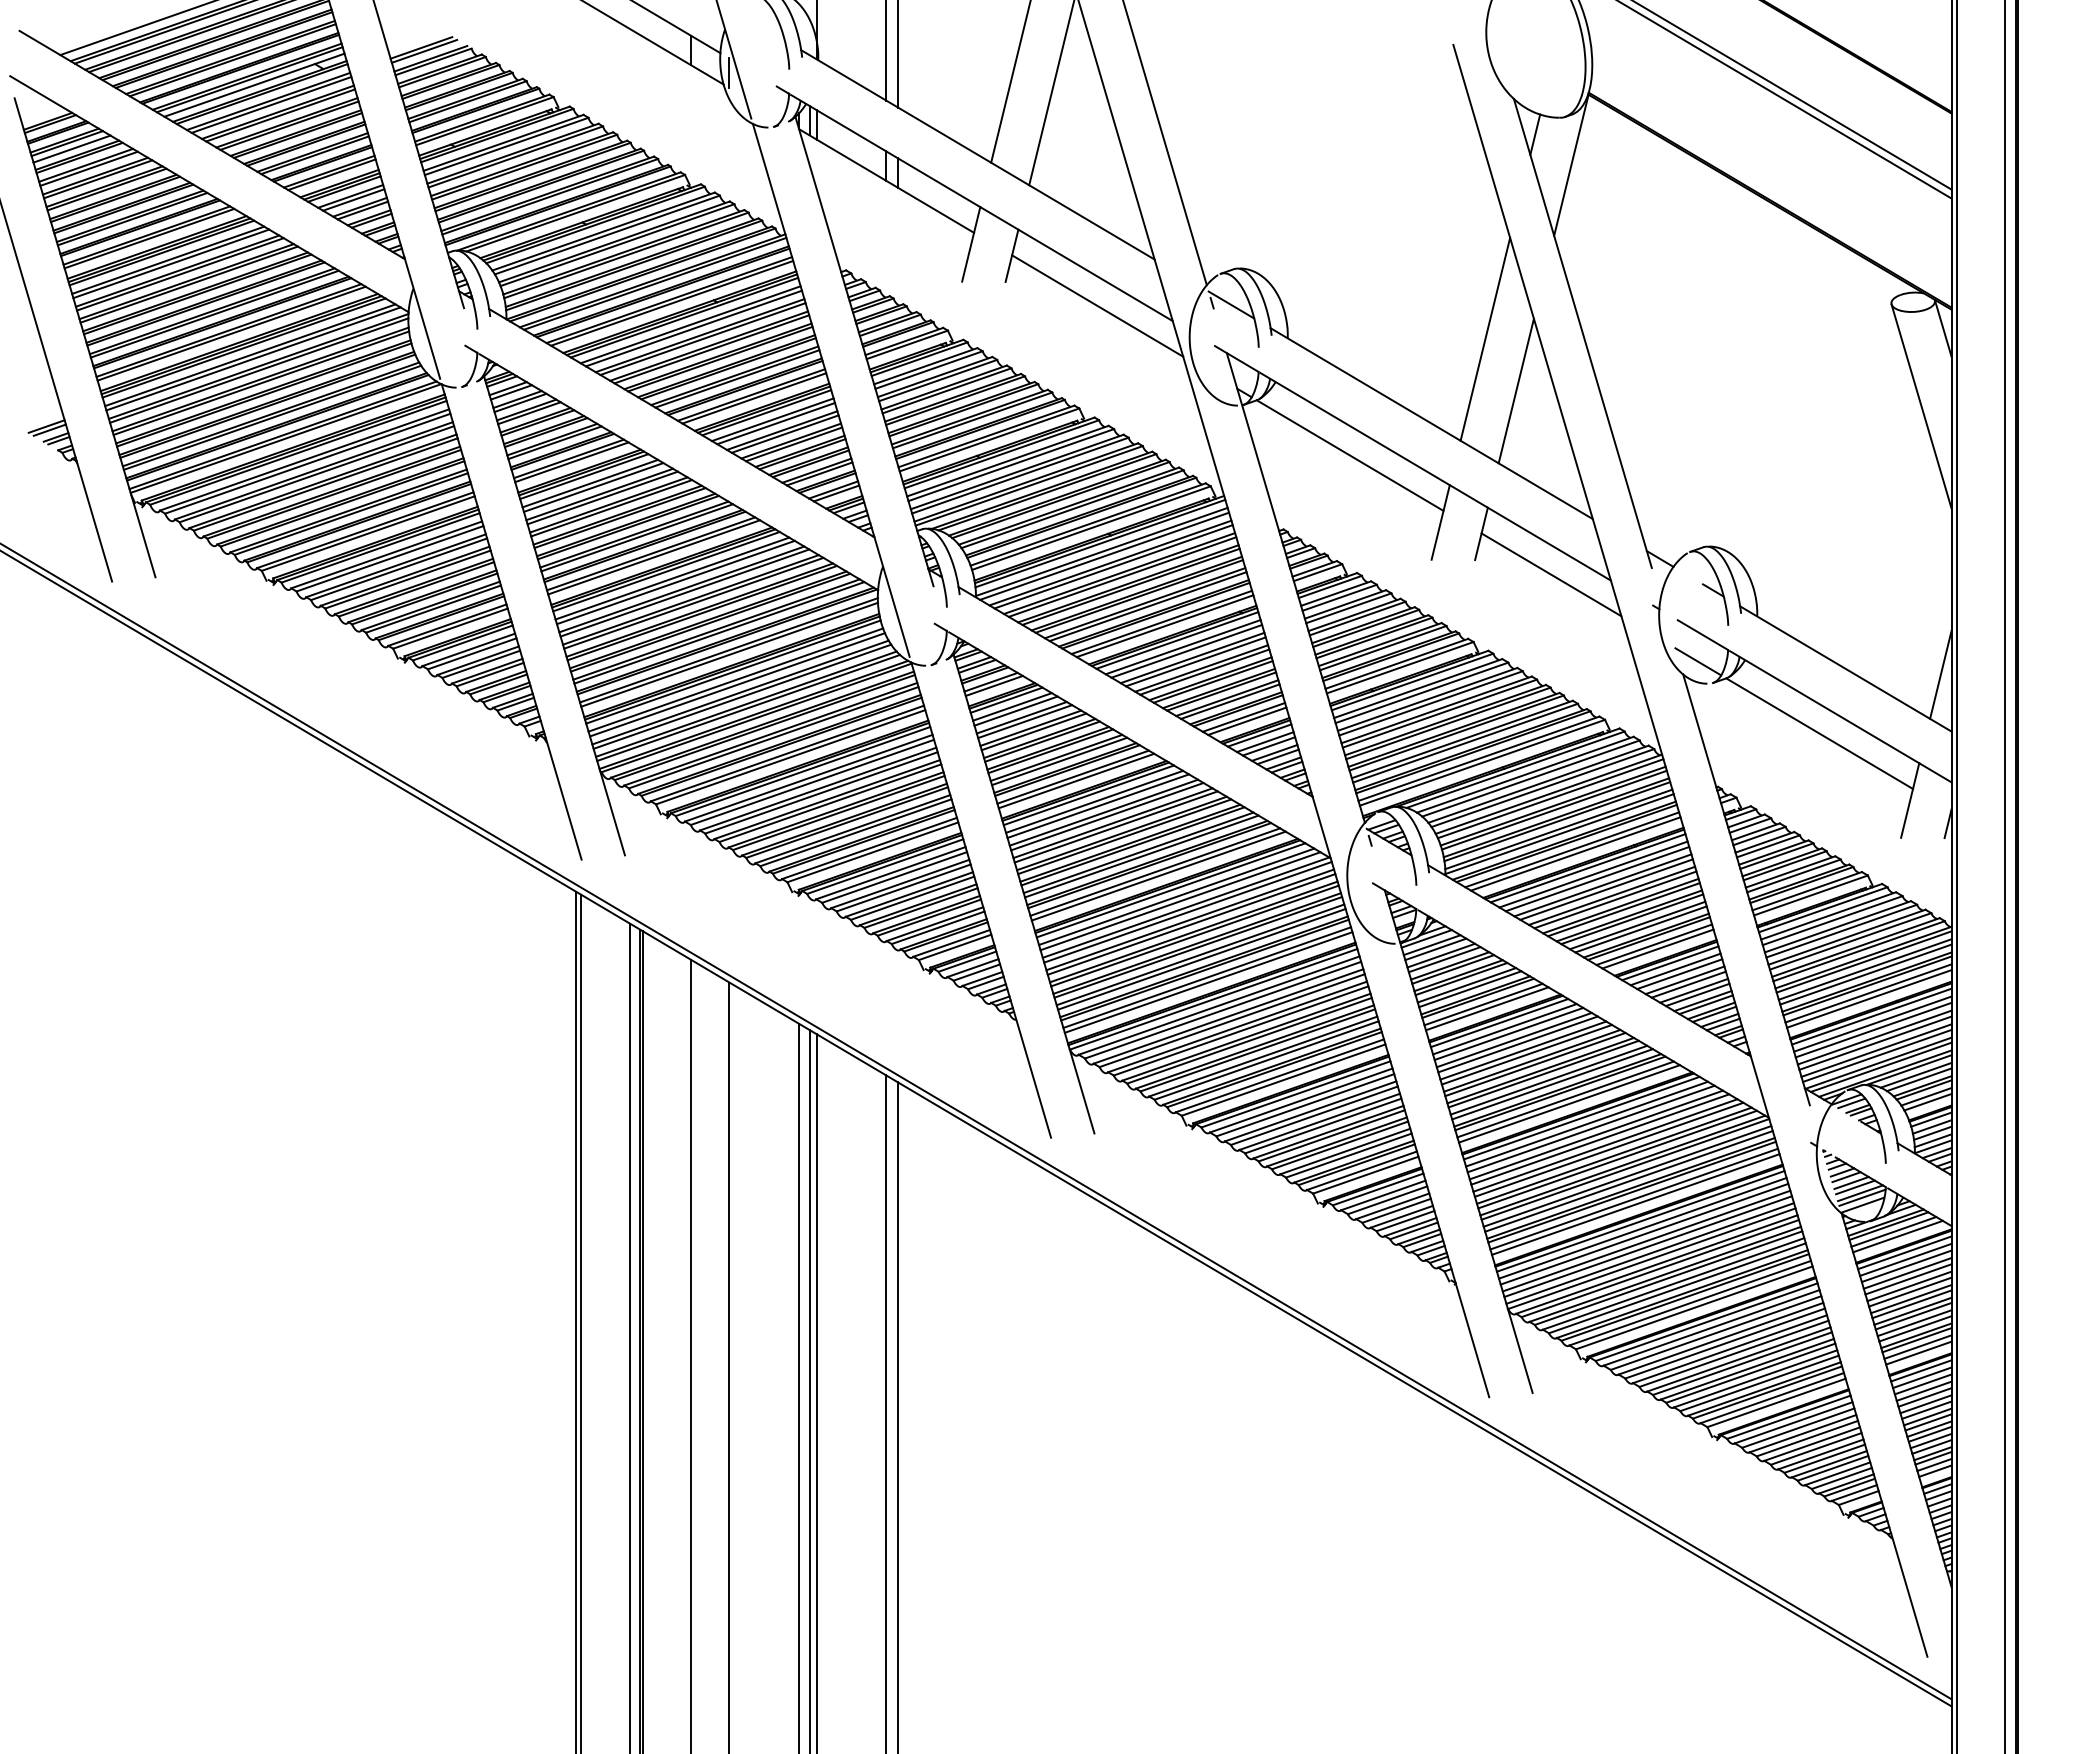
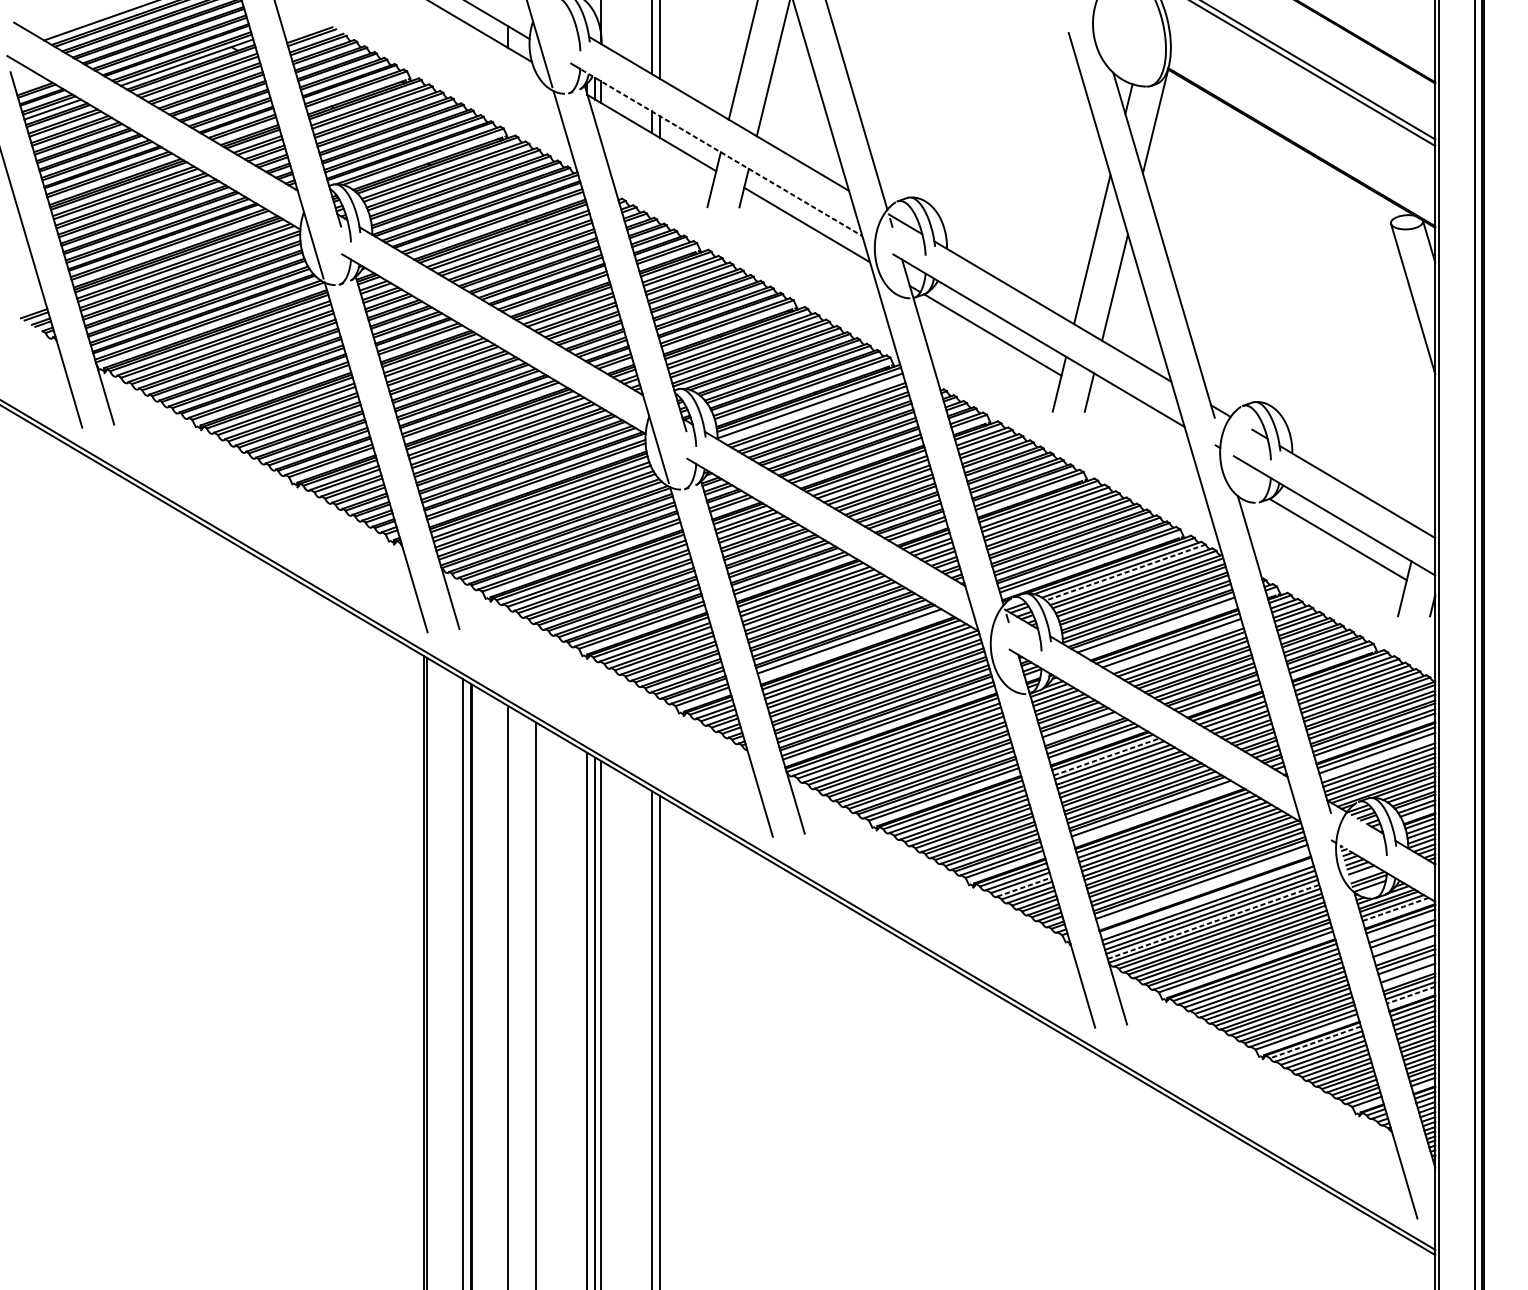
line: (729, 72) -> (536, 53), removed
line: (981, 208) -> (721, 153), solid -> dashed
line: (1104, 555) -> (812, 408), removed
line: (1551, 574) -> (1140, 422), removed
line: (1698, 661) -> (1249, 486), removed
line: (1940, 674) -> (1427, 496), removed
line: (1530, 778) -> (1125, 572), solid -> dashed
line: (1575, 853) -> (1158, 627), removed
line: (1158, 875) -> (851, 643), removed
line: (1597, 878) -> (1174, 646), removed
line: (1470, 989) -> (1081, 727), removed
line: (1505, 1029) -> (1107, 757), solid -> dashed
line: (1873, 1029) -> (1377, 757), removed
line: (1568, 1103) -> (1153, 811), removed
line: (1855, 1187) -> (1364, 873), removed
line: (1635, 1204) -> (1202, 885), removed
line: (1392, 1206) -> (1023, 887), solid -> dashed
line: (1640, 1221) -> (1206, 898), removed
line: (1897, 1236) -> (1395, 909), solid -> dashed
line: (1650, 1253) -> (1213, 921), solid -> dashed
line: (1905, 1259) -> (1401, 926), removed
line: (1908, 1279) -> (1403, 941), removed
line: (1910, 1291) -> (1404, 949), removed
line: (1913, 1315) -> (1407, 967), removed
line: (1915, 1328) -> (1408, 977), removed
line: (1918, 1353) -> (1410, 995), solid -> dashed
line: (1788, 1417) -> (1315, 1042), solid -> dashed

